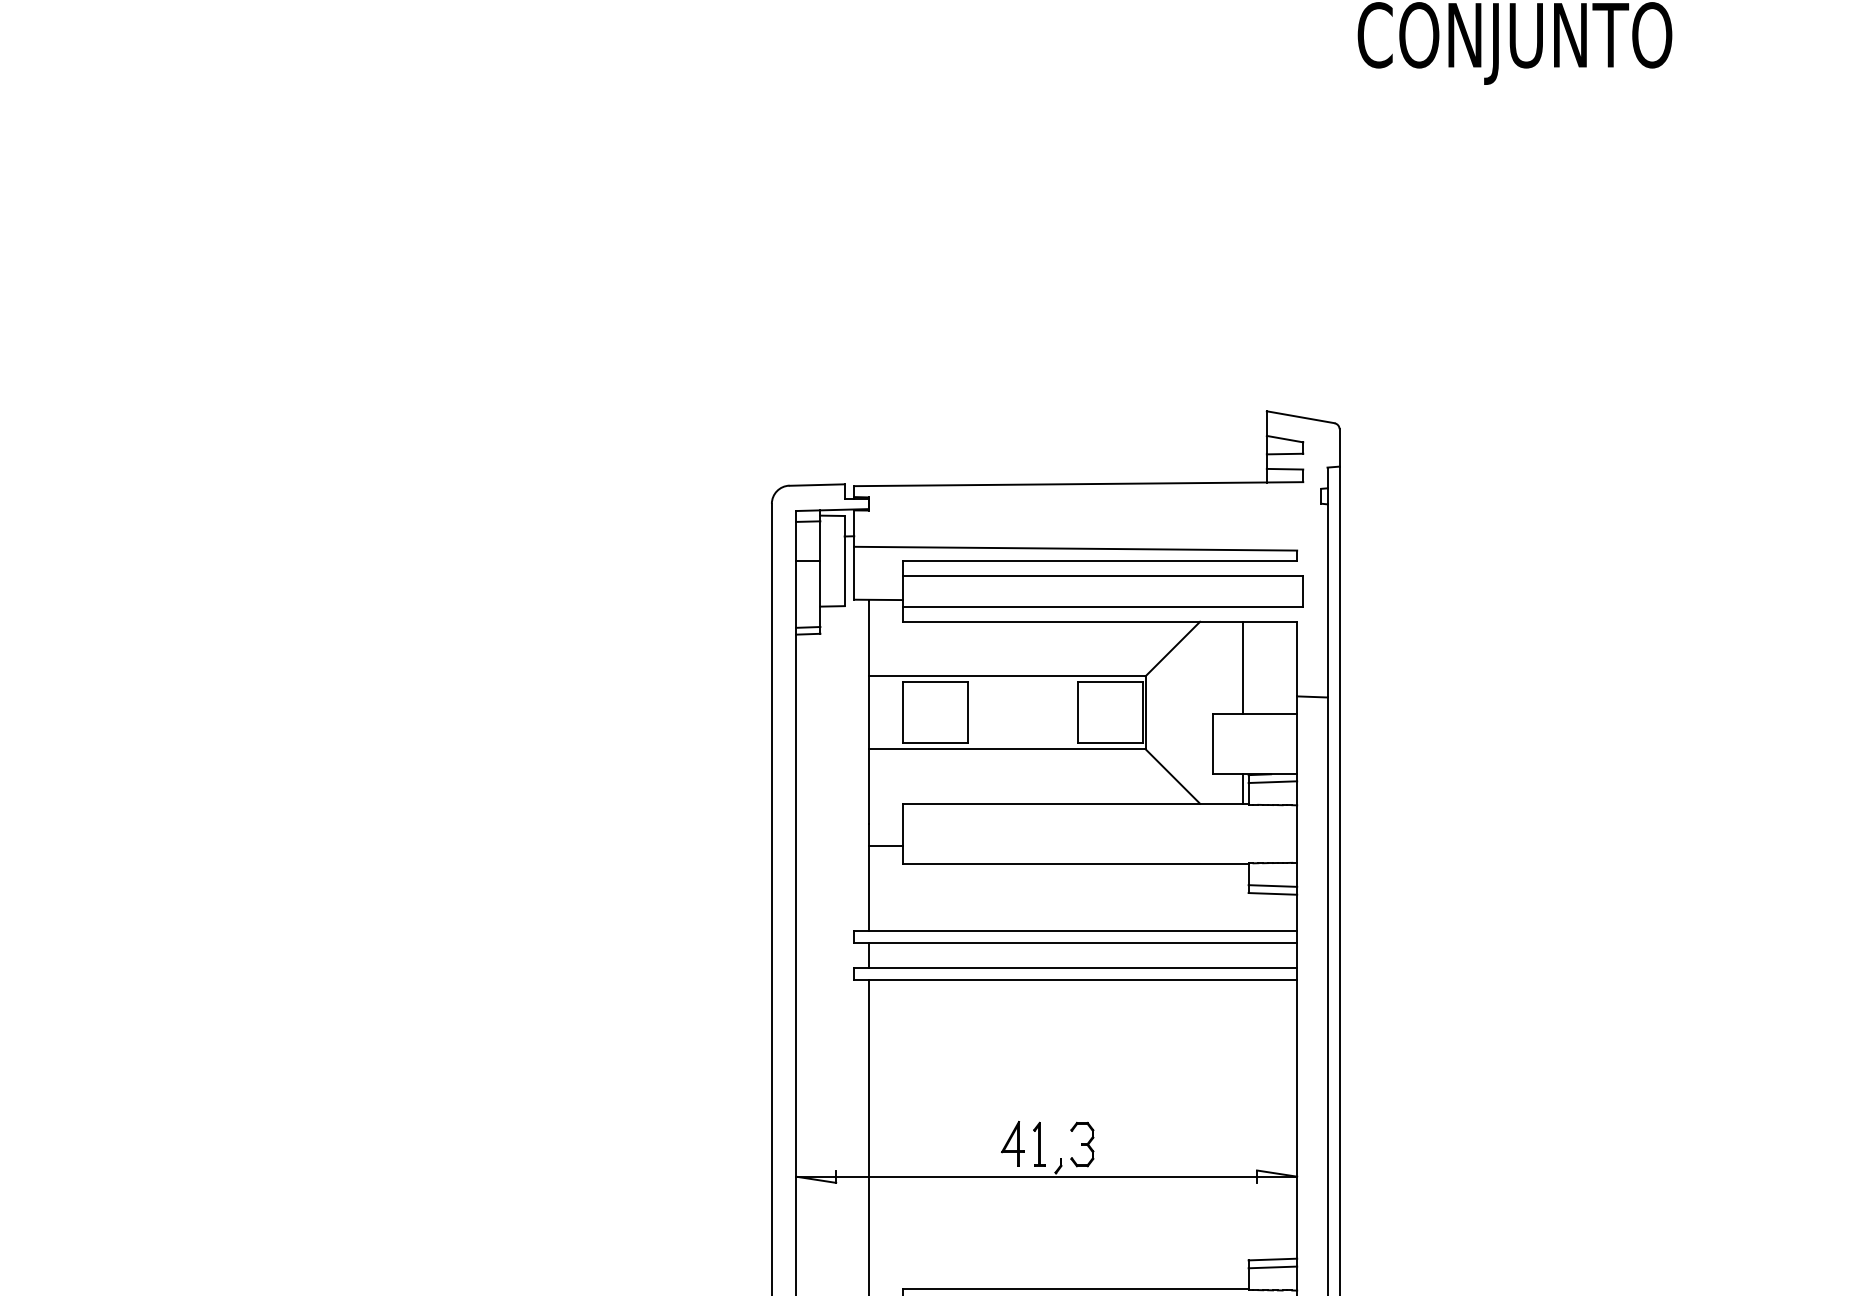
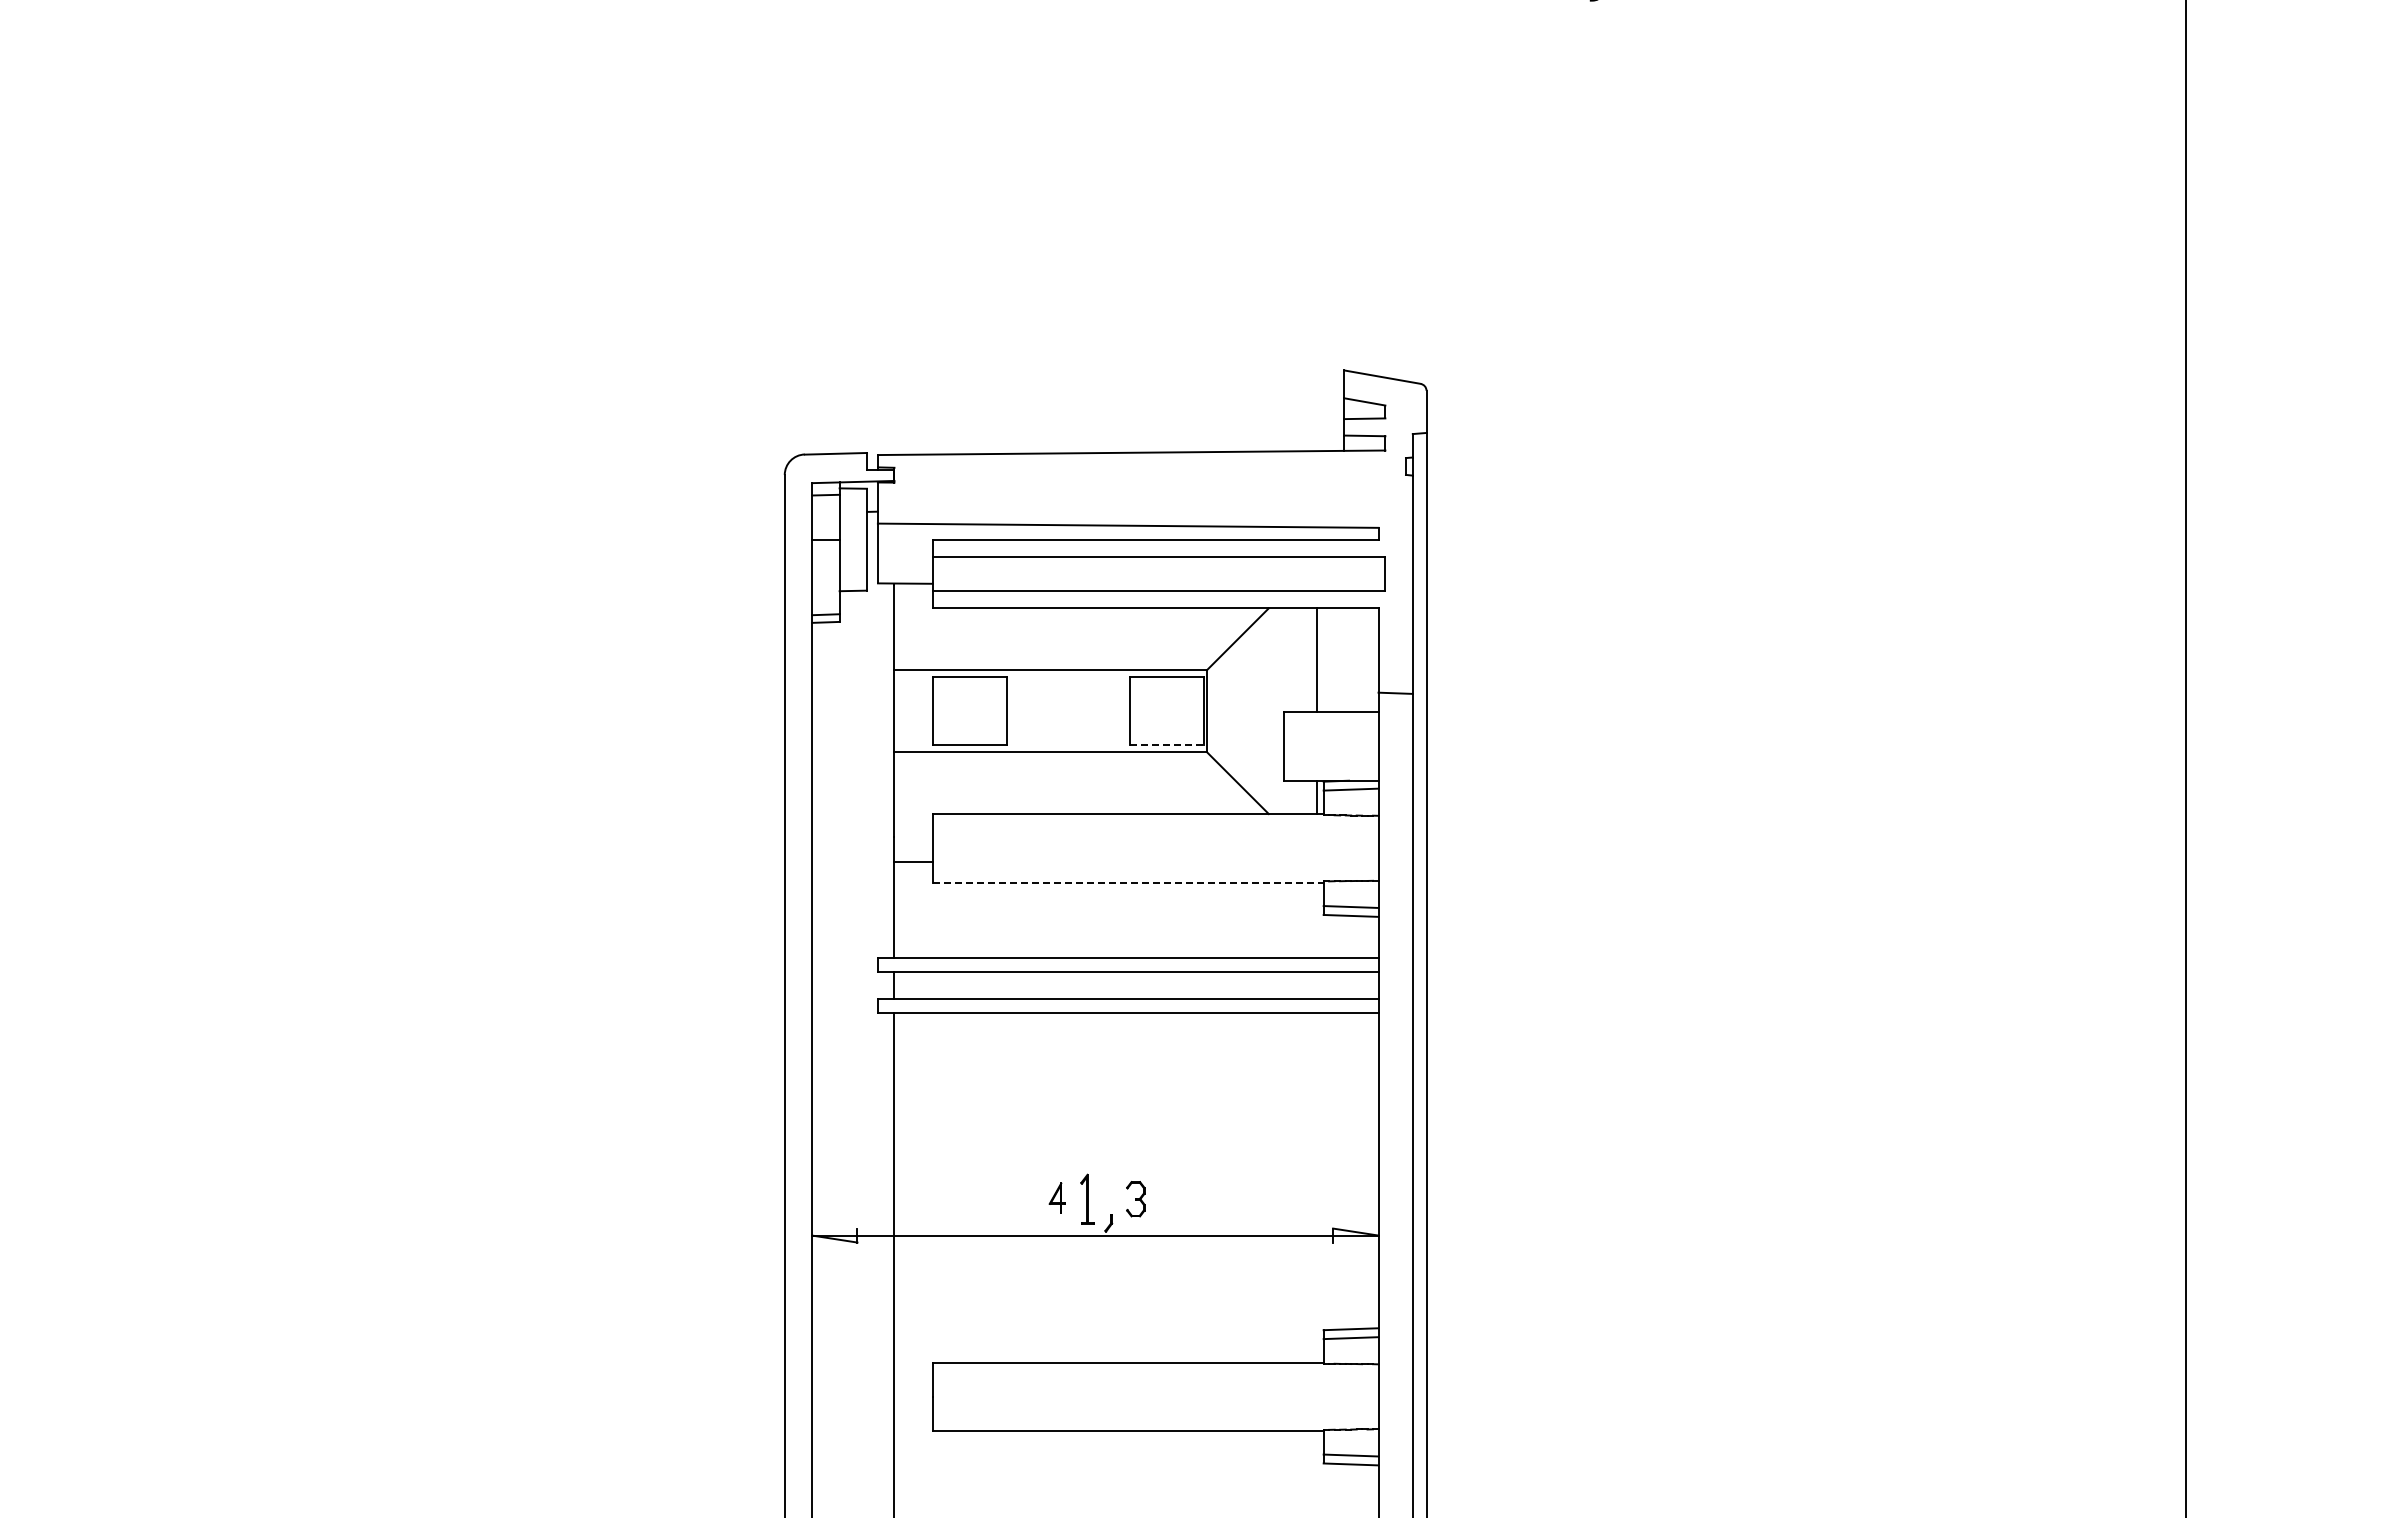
line: (1110, 743) -> (1167, 745), solid -> dashed
line: (1075, 864) -> (1128, 882), solid -> dashed
part: (1012, 1143) -> (1056, 1197), size x0.6
part: (1082, 1143) -> (1135, 1198), size x0.7

